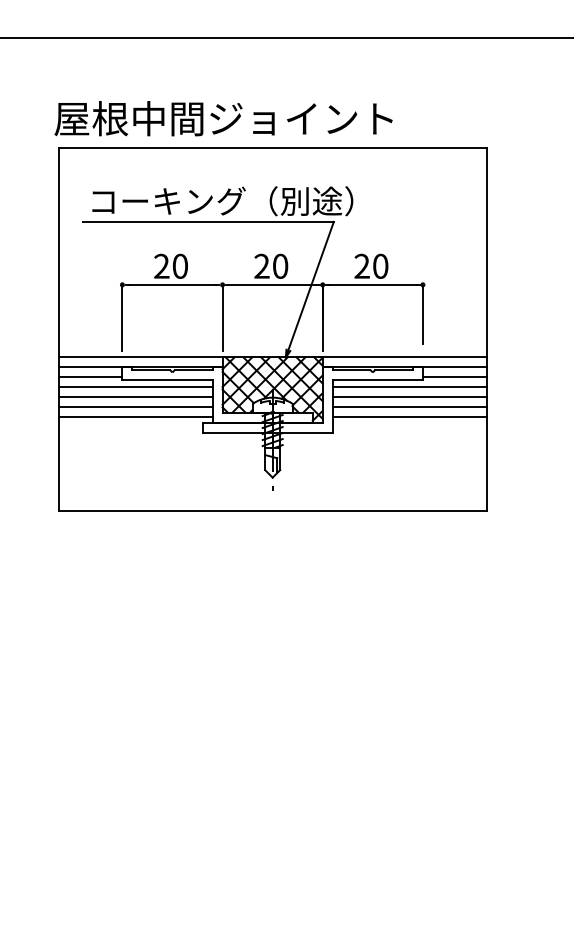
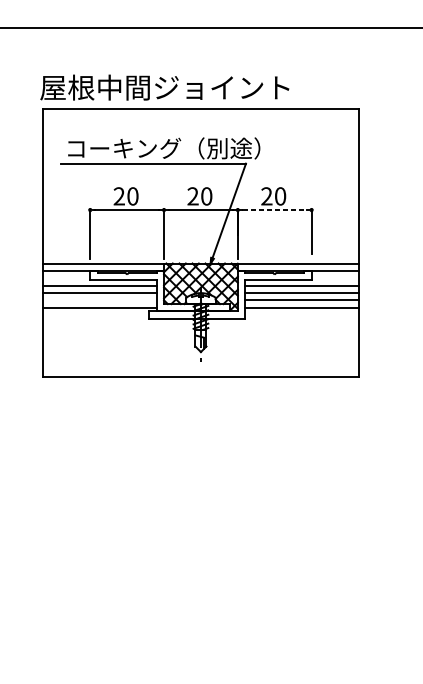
line: (372, 284) -> (274, 209), solid -> dashed
line: (90, 377) -> (66, 278), removed
line: (454, 377) -> (334, 278), removed
line: (135, 407) -> (99, 300), removed

